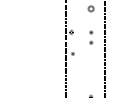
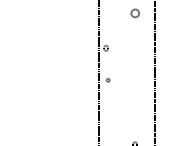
part: (91, 37) -> (135, 55), removed

